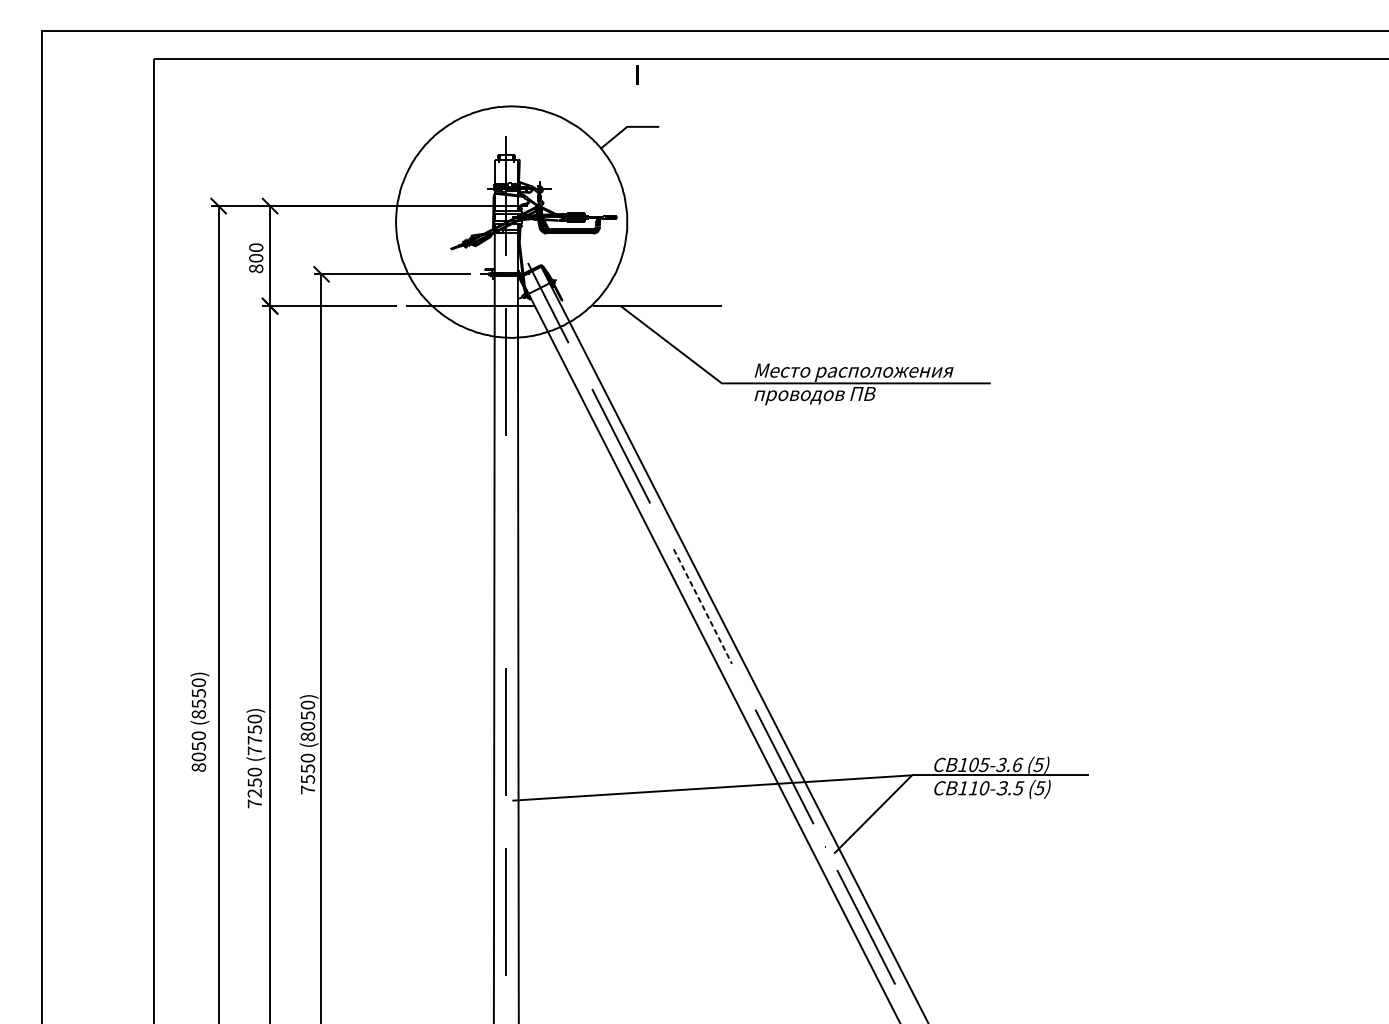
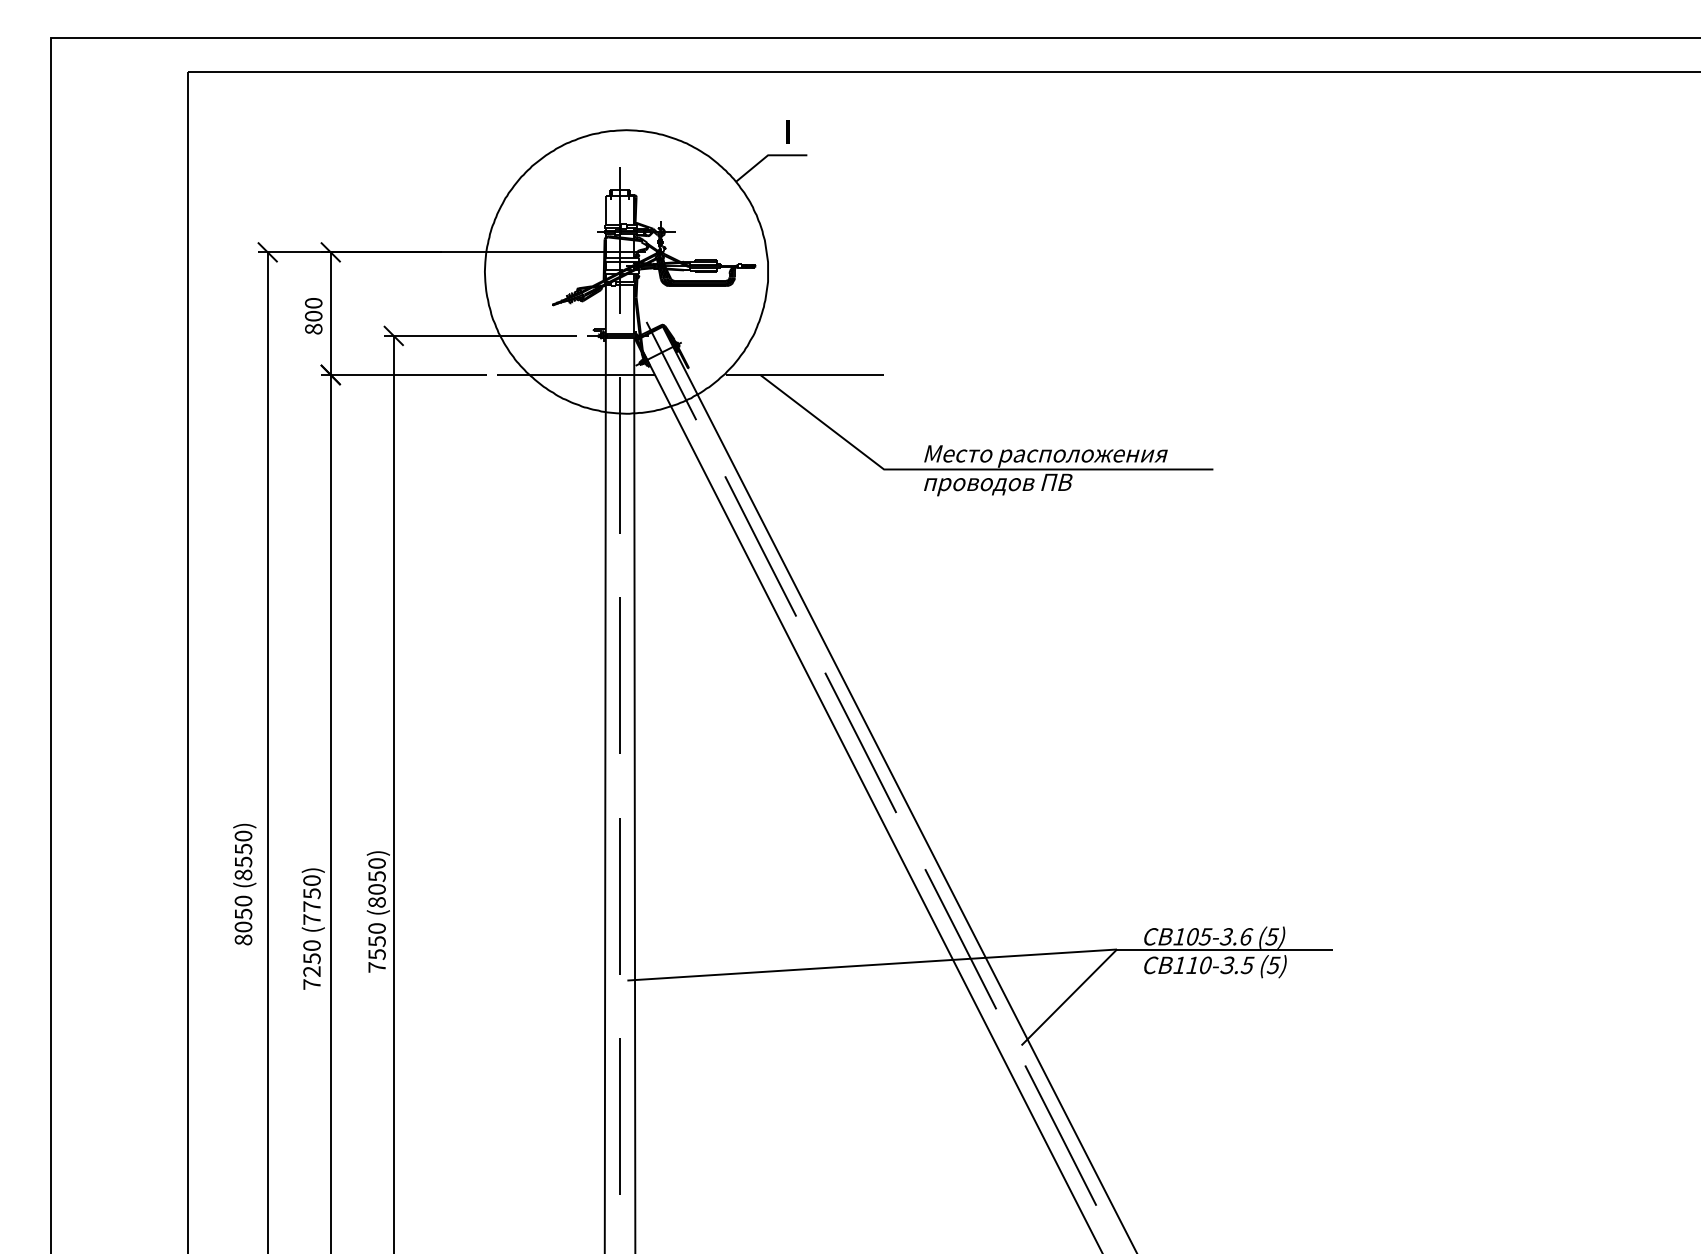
line: (637, 74) -> (787, 131), moved
line: (505, 551) -> (619, 675), added
line: (702, 606) -> (860, 742), dashed -> solid

